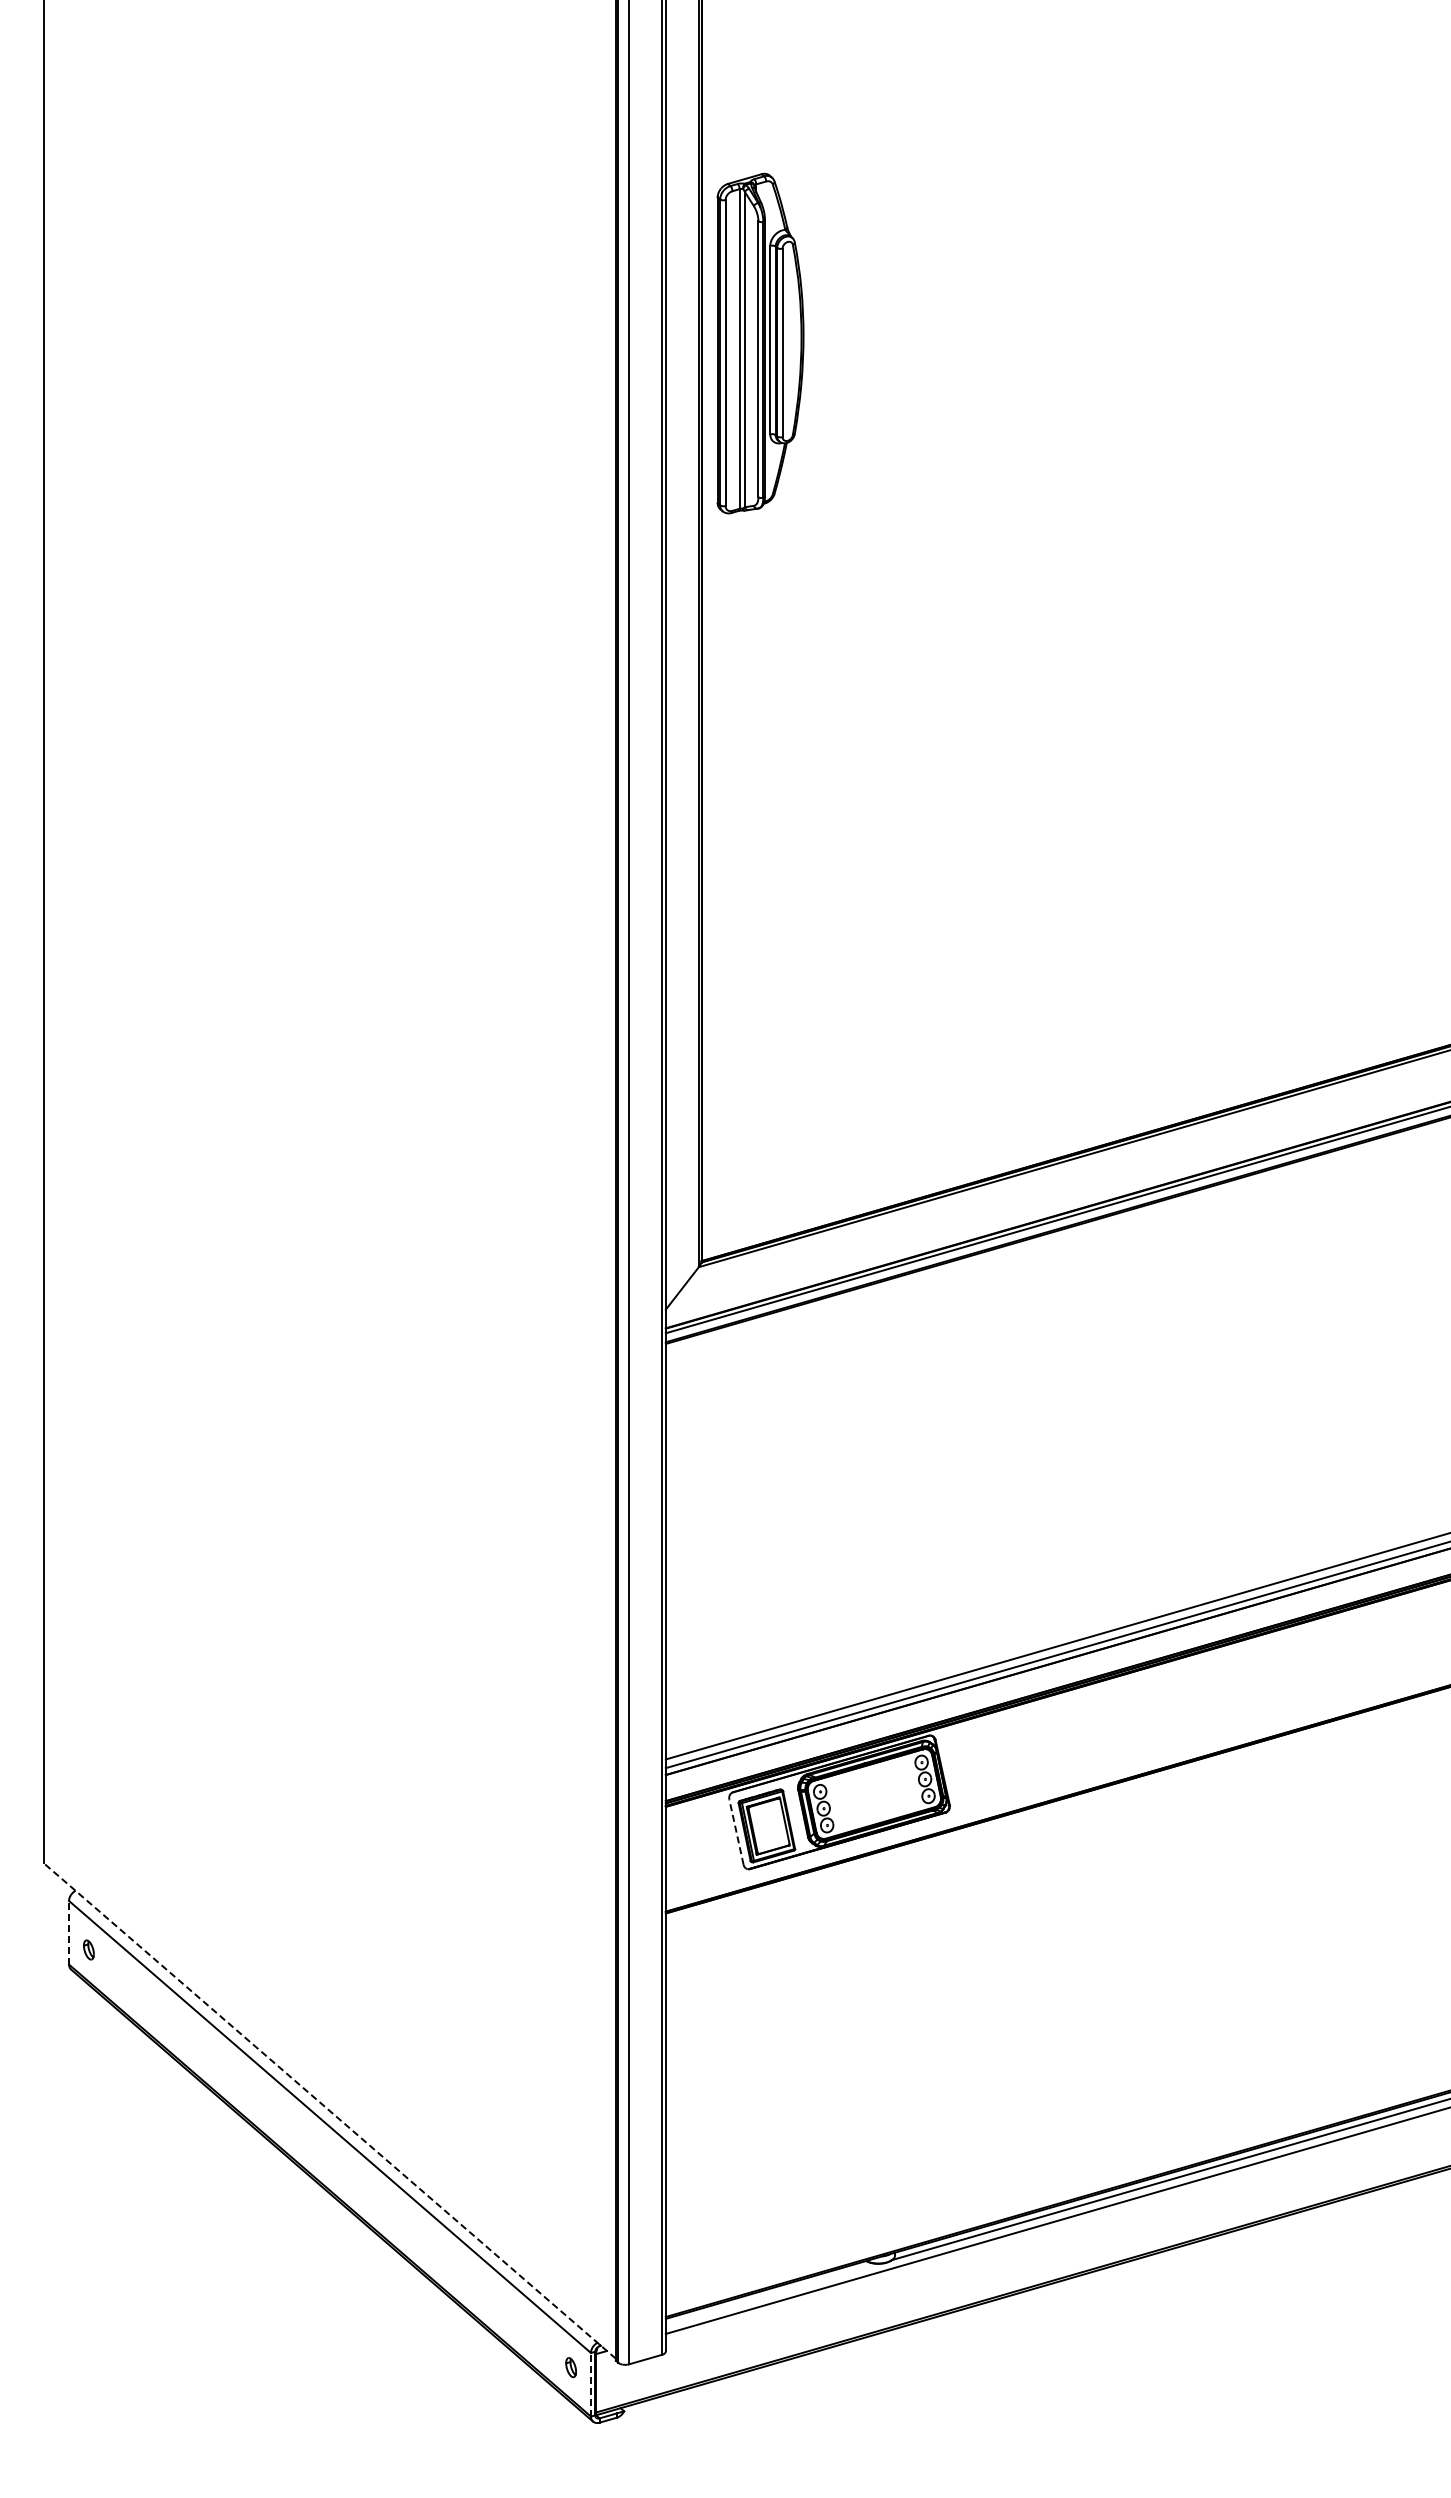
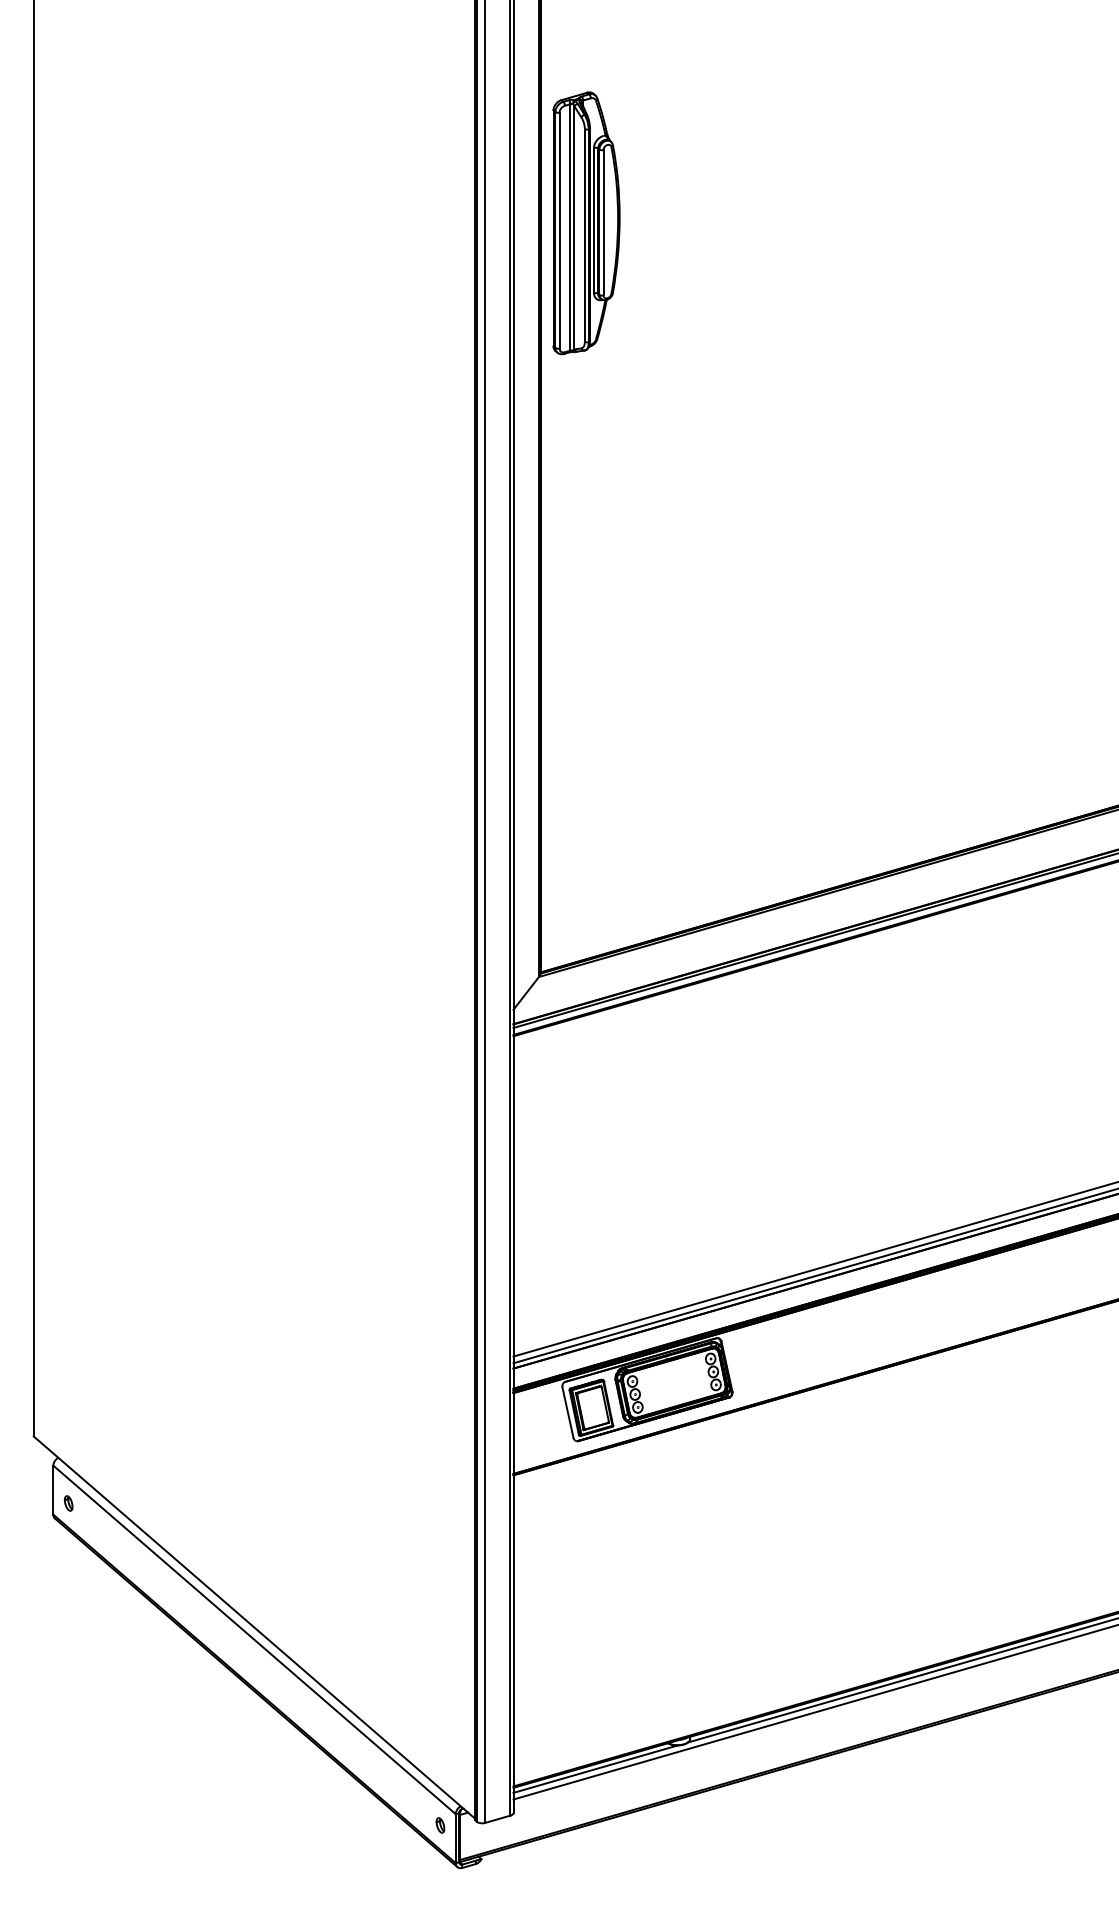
part: (760, 343) -> (586, 223), moved
line: (736, 1831) -> (567, 1412), dashed -> solid
line: (69, 1932) -> (53, 1489), dashed -> solid
line: (329, 2110) -> (254, 1627), dashed -> solid
line: (771, 2294) -> (594, 1769), added
line: (590, 2384) -> (455, 1838), dashed -> solid

